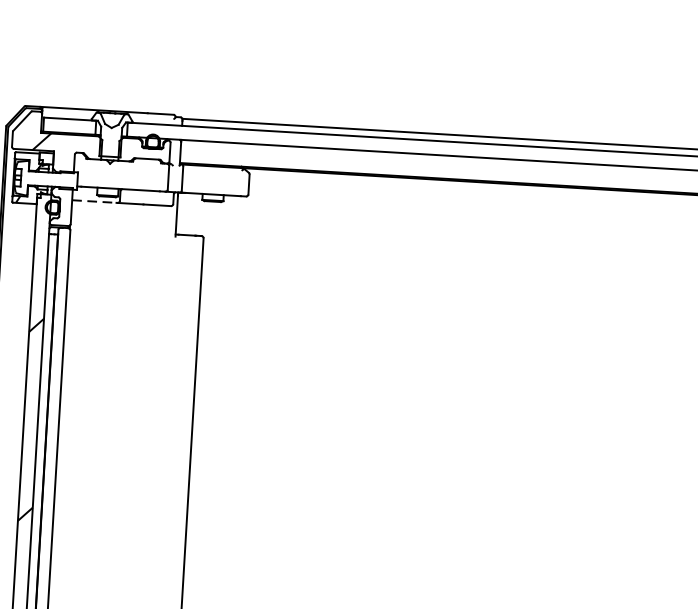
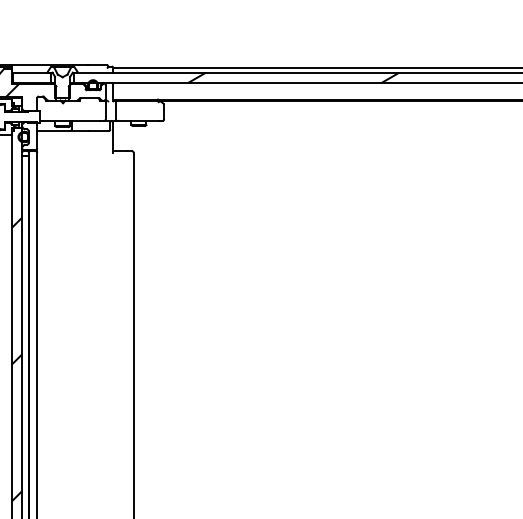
hatch: (430, 147) -> (293, 77), added
line: (94, 202) -> (53, 131), dashed -> solid

